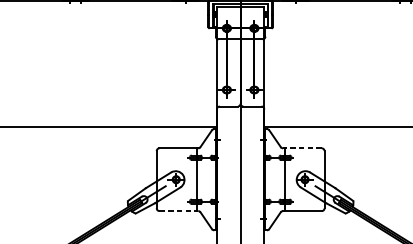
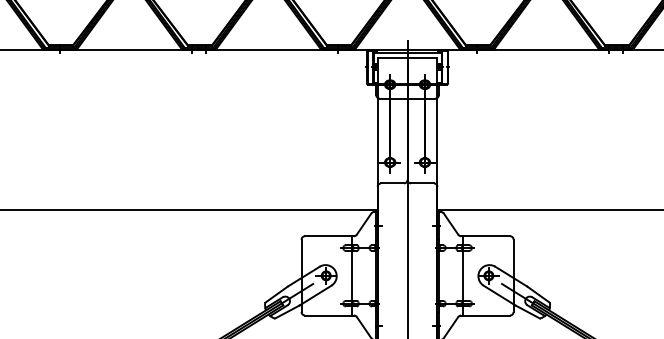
line: (302, 148) -> (485, 236), dashed -> solid
line: (179, 211) -> (330, 315), dashed -> solid

